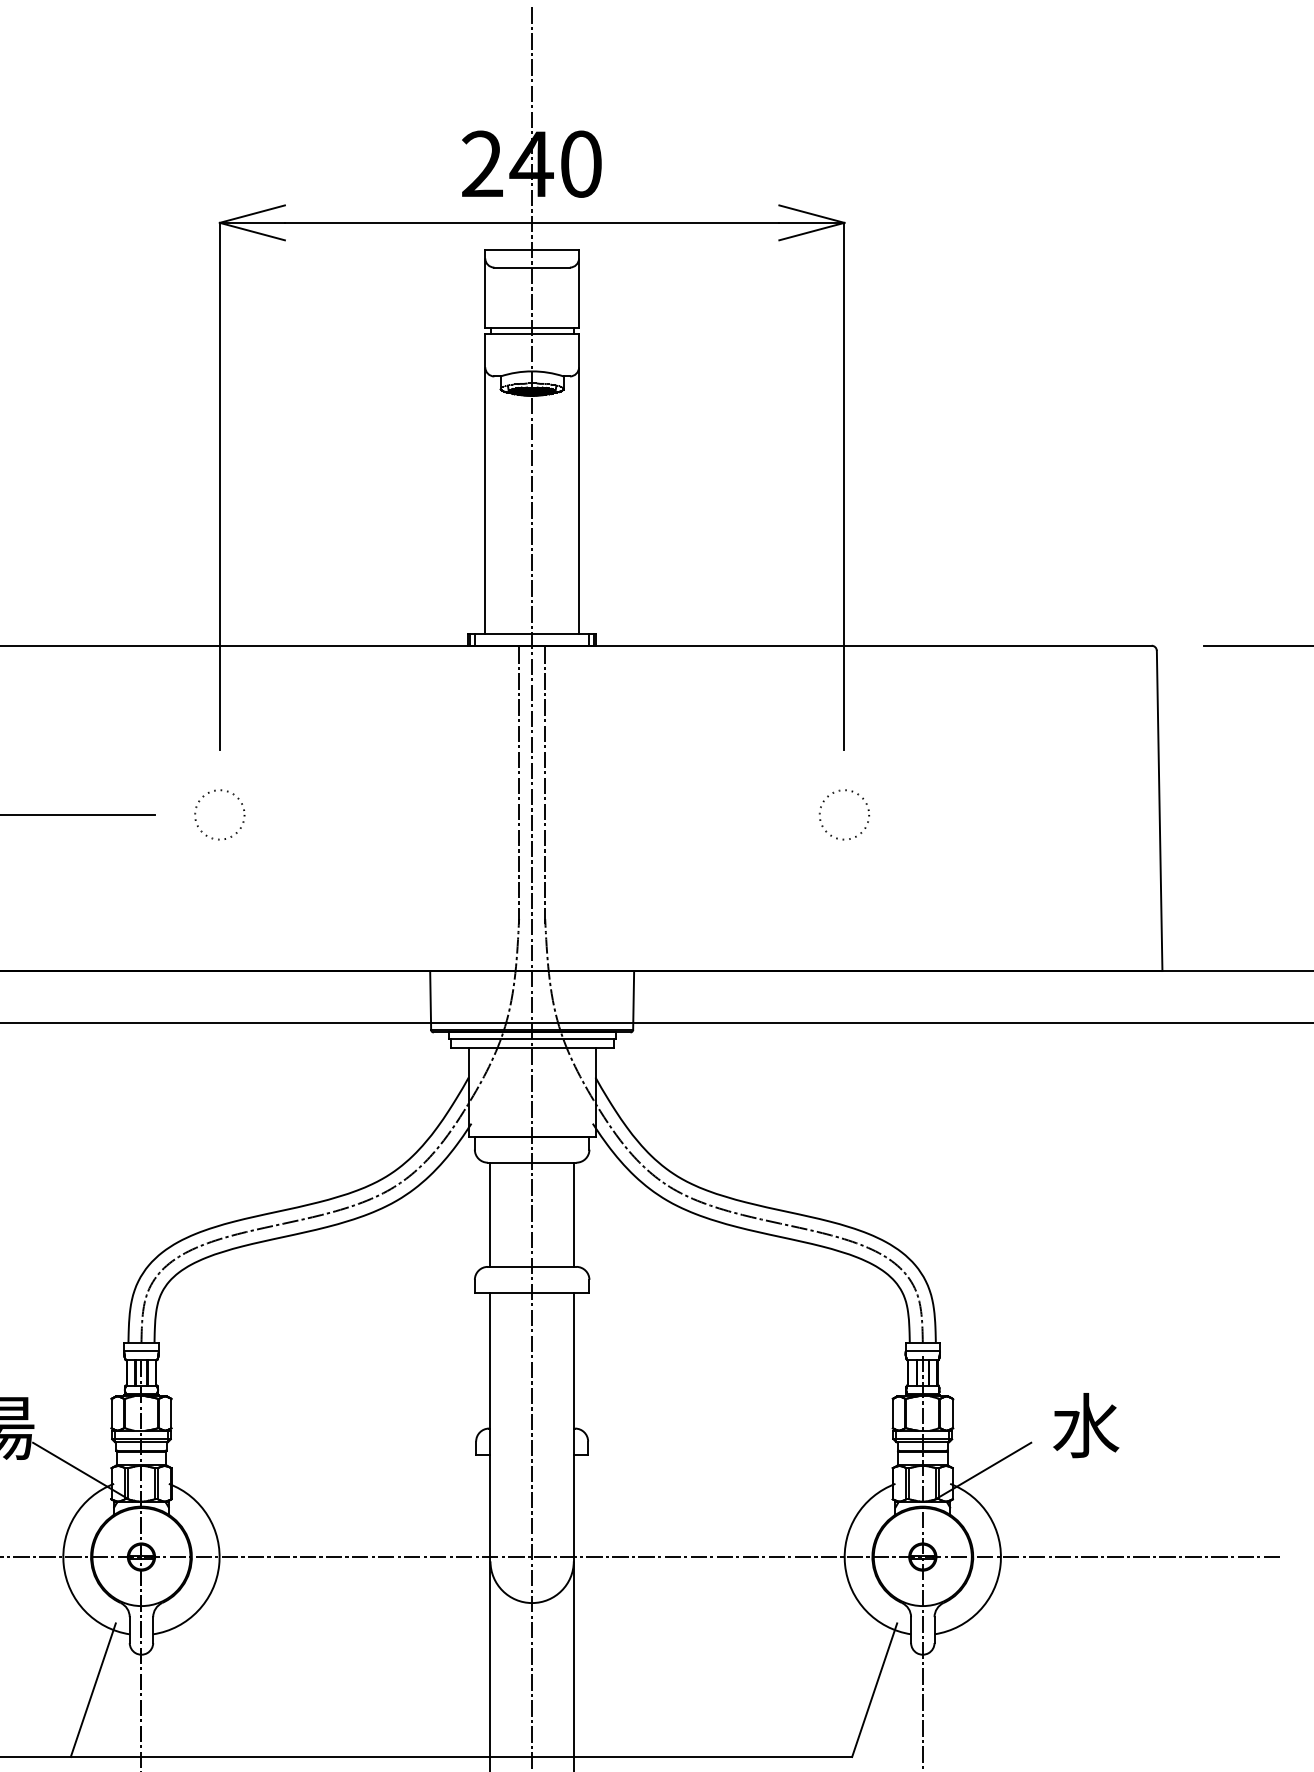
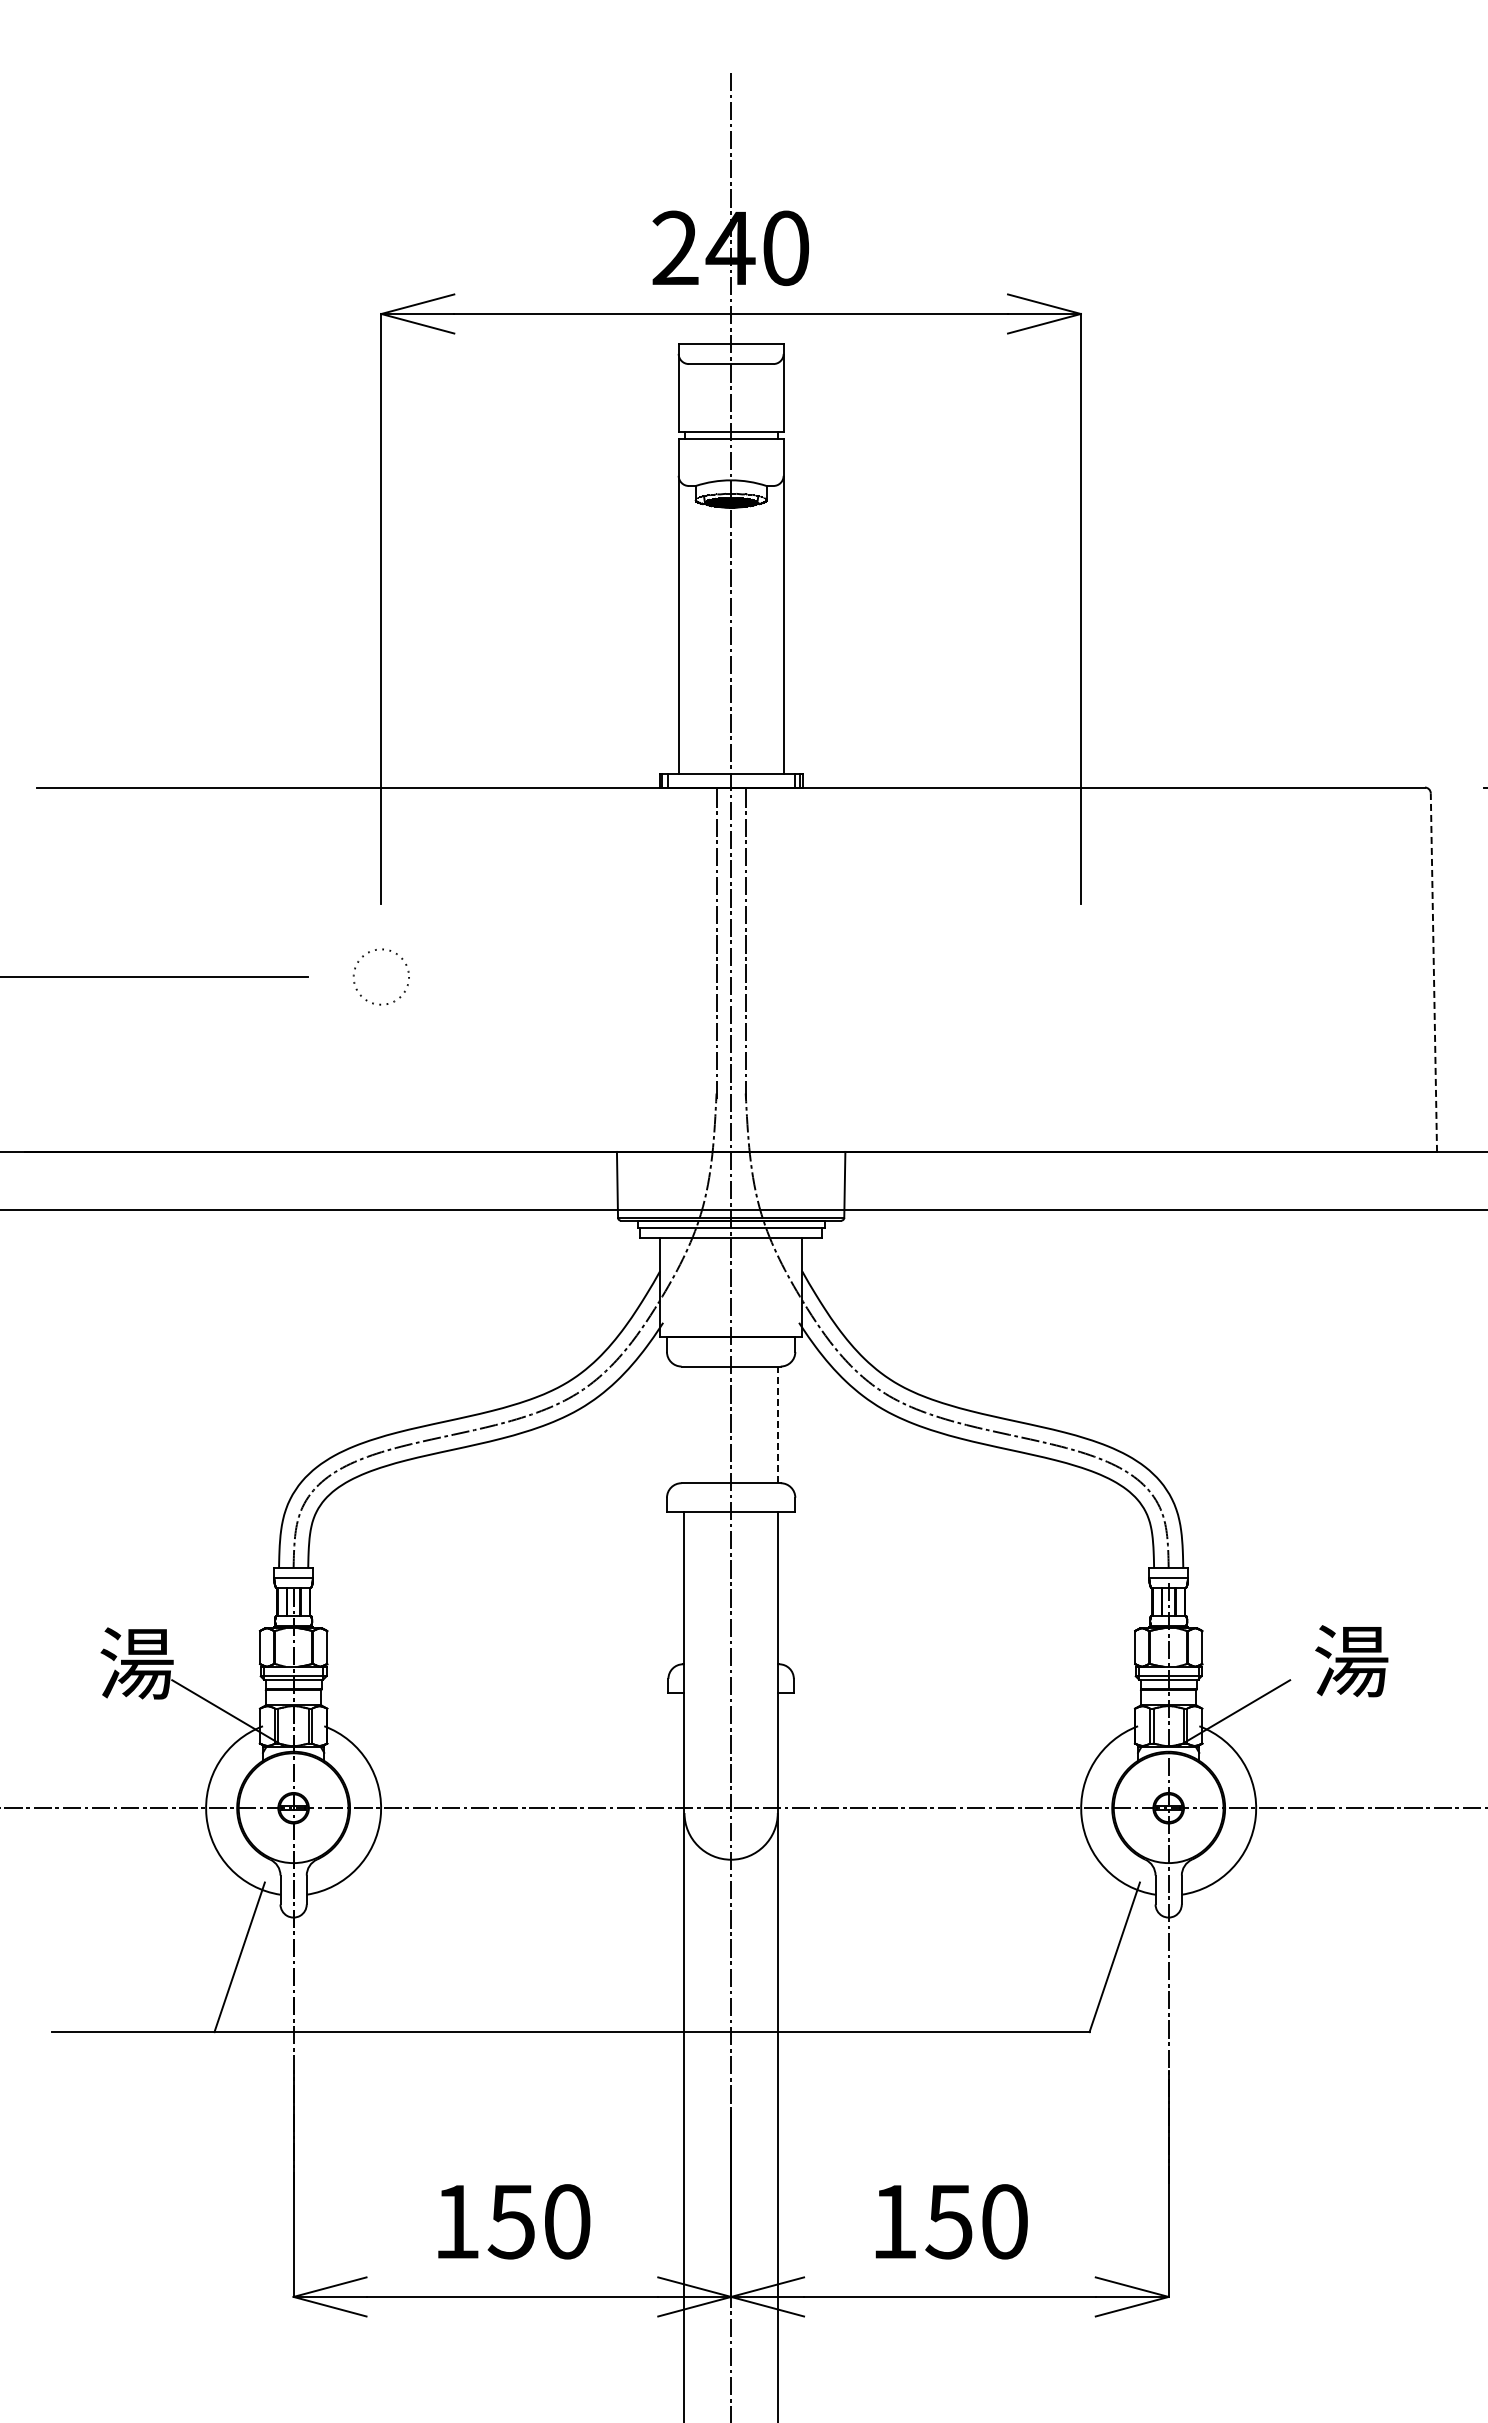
line: (1159, 810) -> (1433, 972), solid -> dashed
circle: (844, 814) -> (1080, 976), removed
line: (490, 1214) -> (684, 1424), removed
line: (573, 1214) -> (777, 1424), solid -> dashed
text: (1086, 1425) -> (1351, 1660), 水 -> 湯

